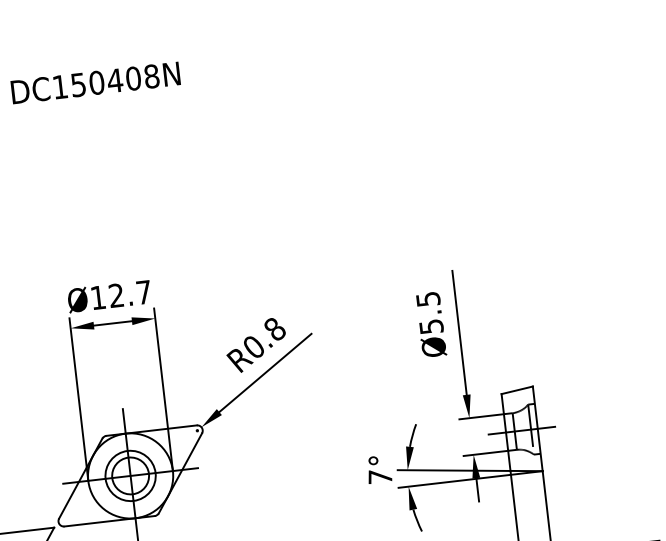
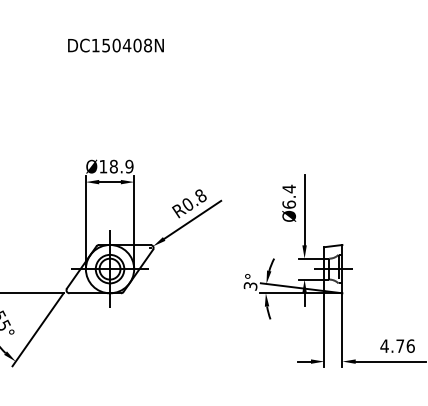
text: (129, 293) -> (121, 166), Ø12.7 -> Ø18.9
text: (430, 312) -> (289, 196), Ø5.5 -> Ø6.4
text: (380, 476) -> (250, 285), 7° -> 3°

